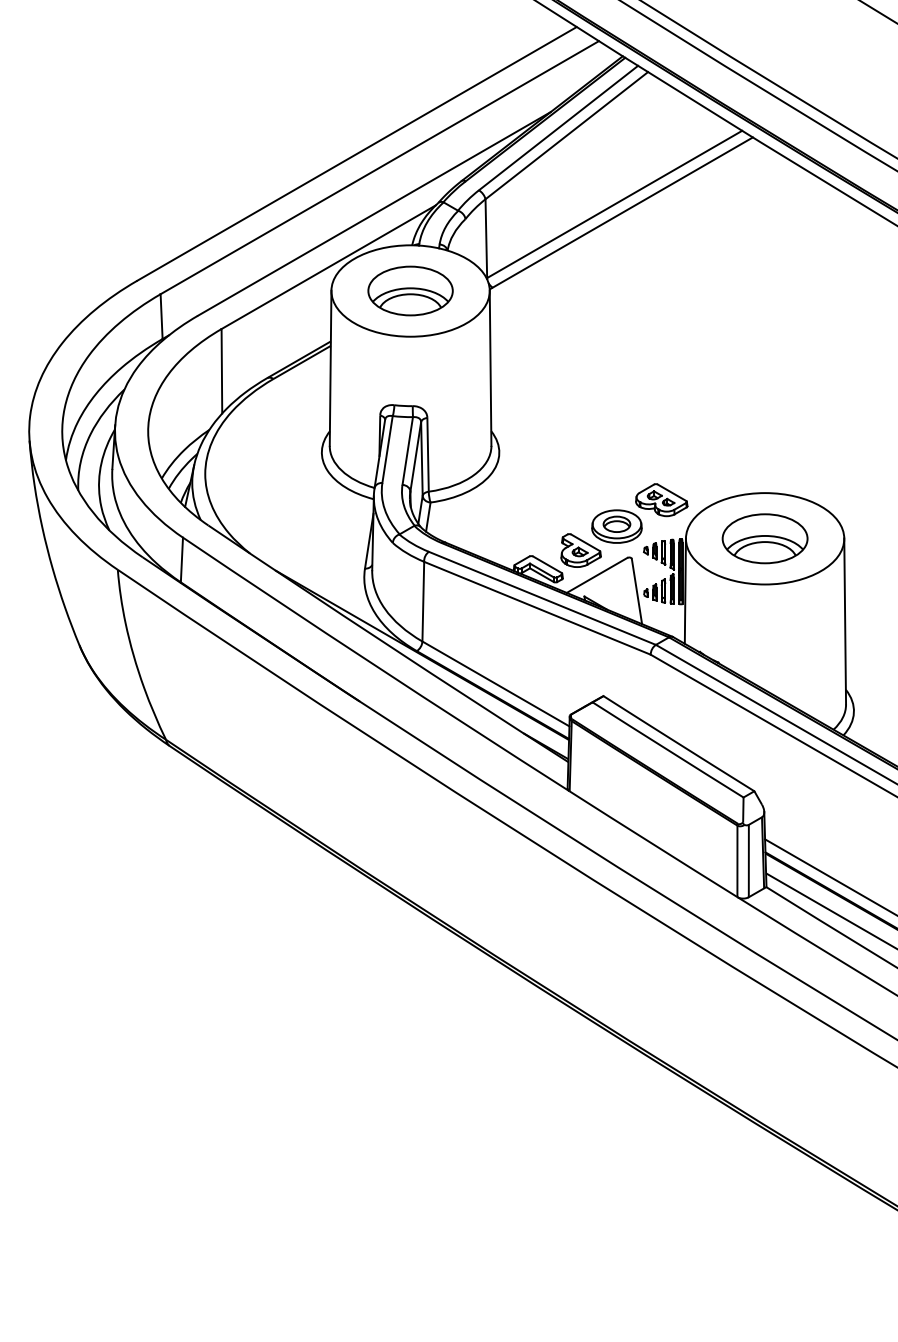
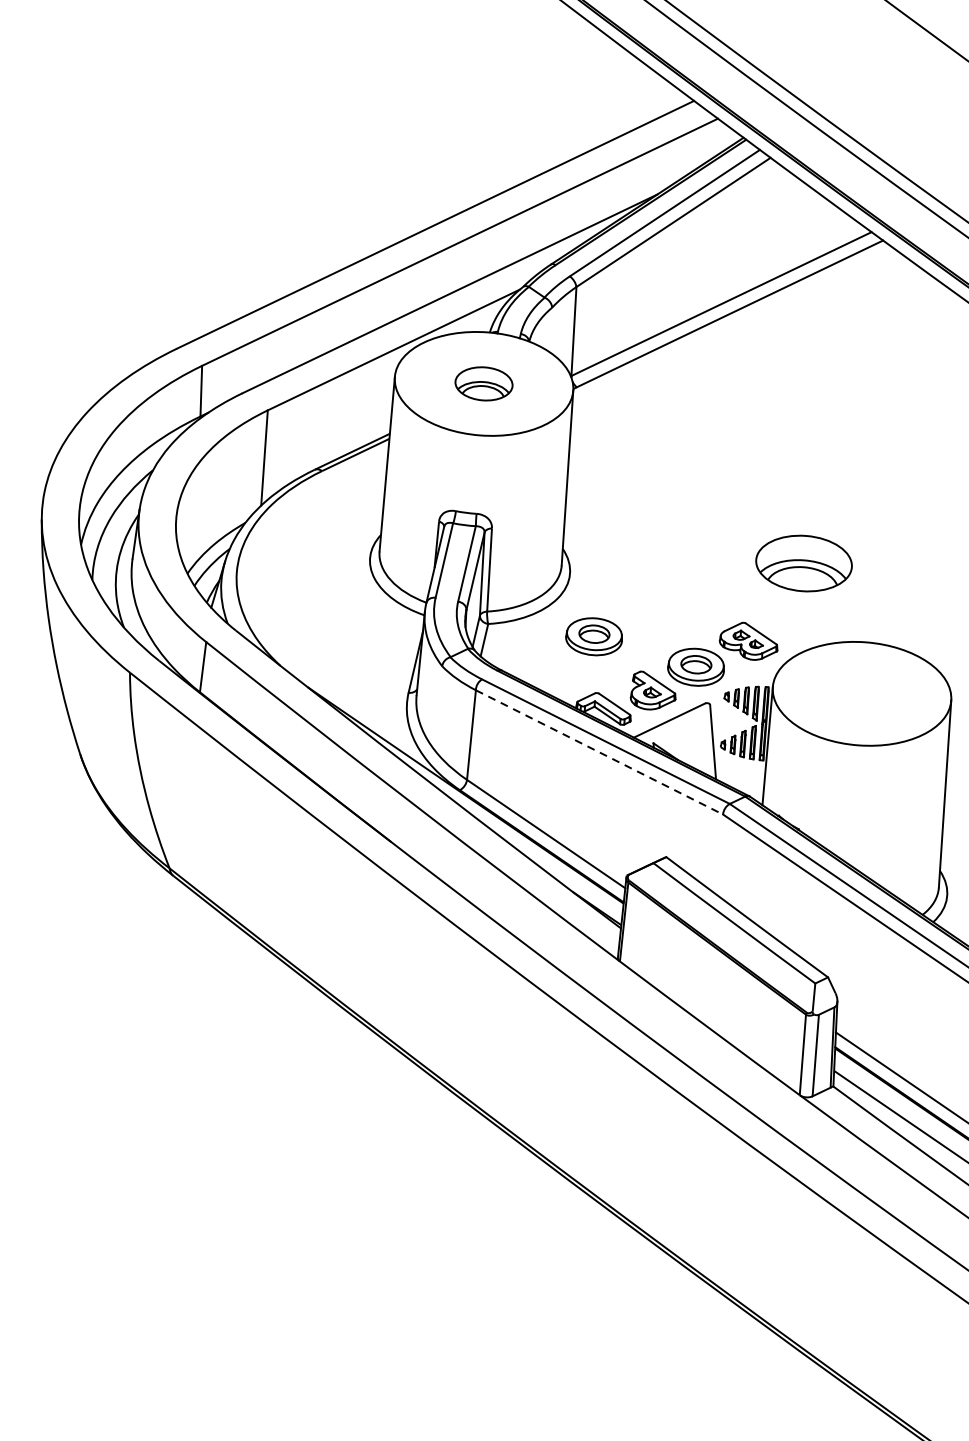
part: (410, 290) -> (484, 383), size x0.6
part: (524, 506) -> (593, 636), added
part: (764, 538) -> (803, 563), moved
line: (537, 608) -> (599, 752), solid -> dashed

